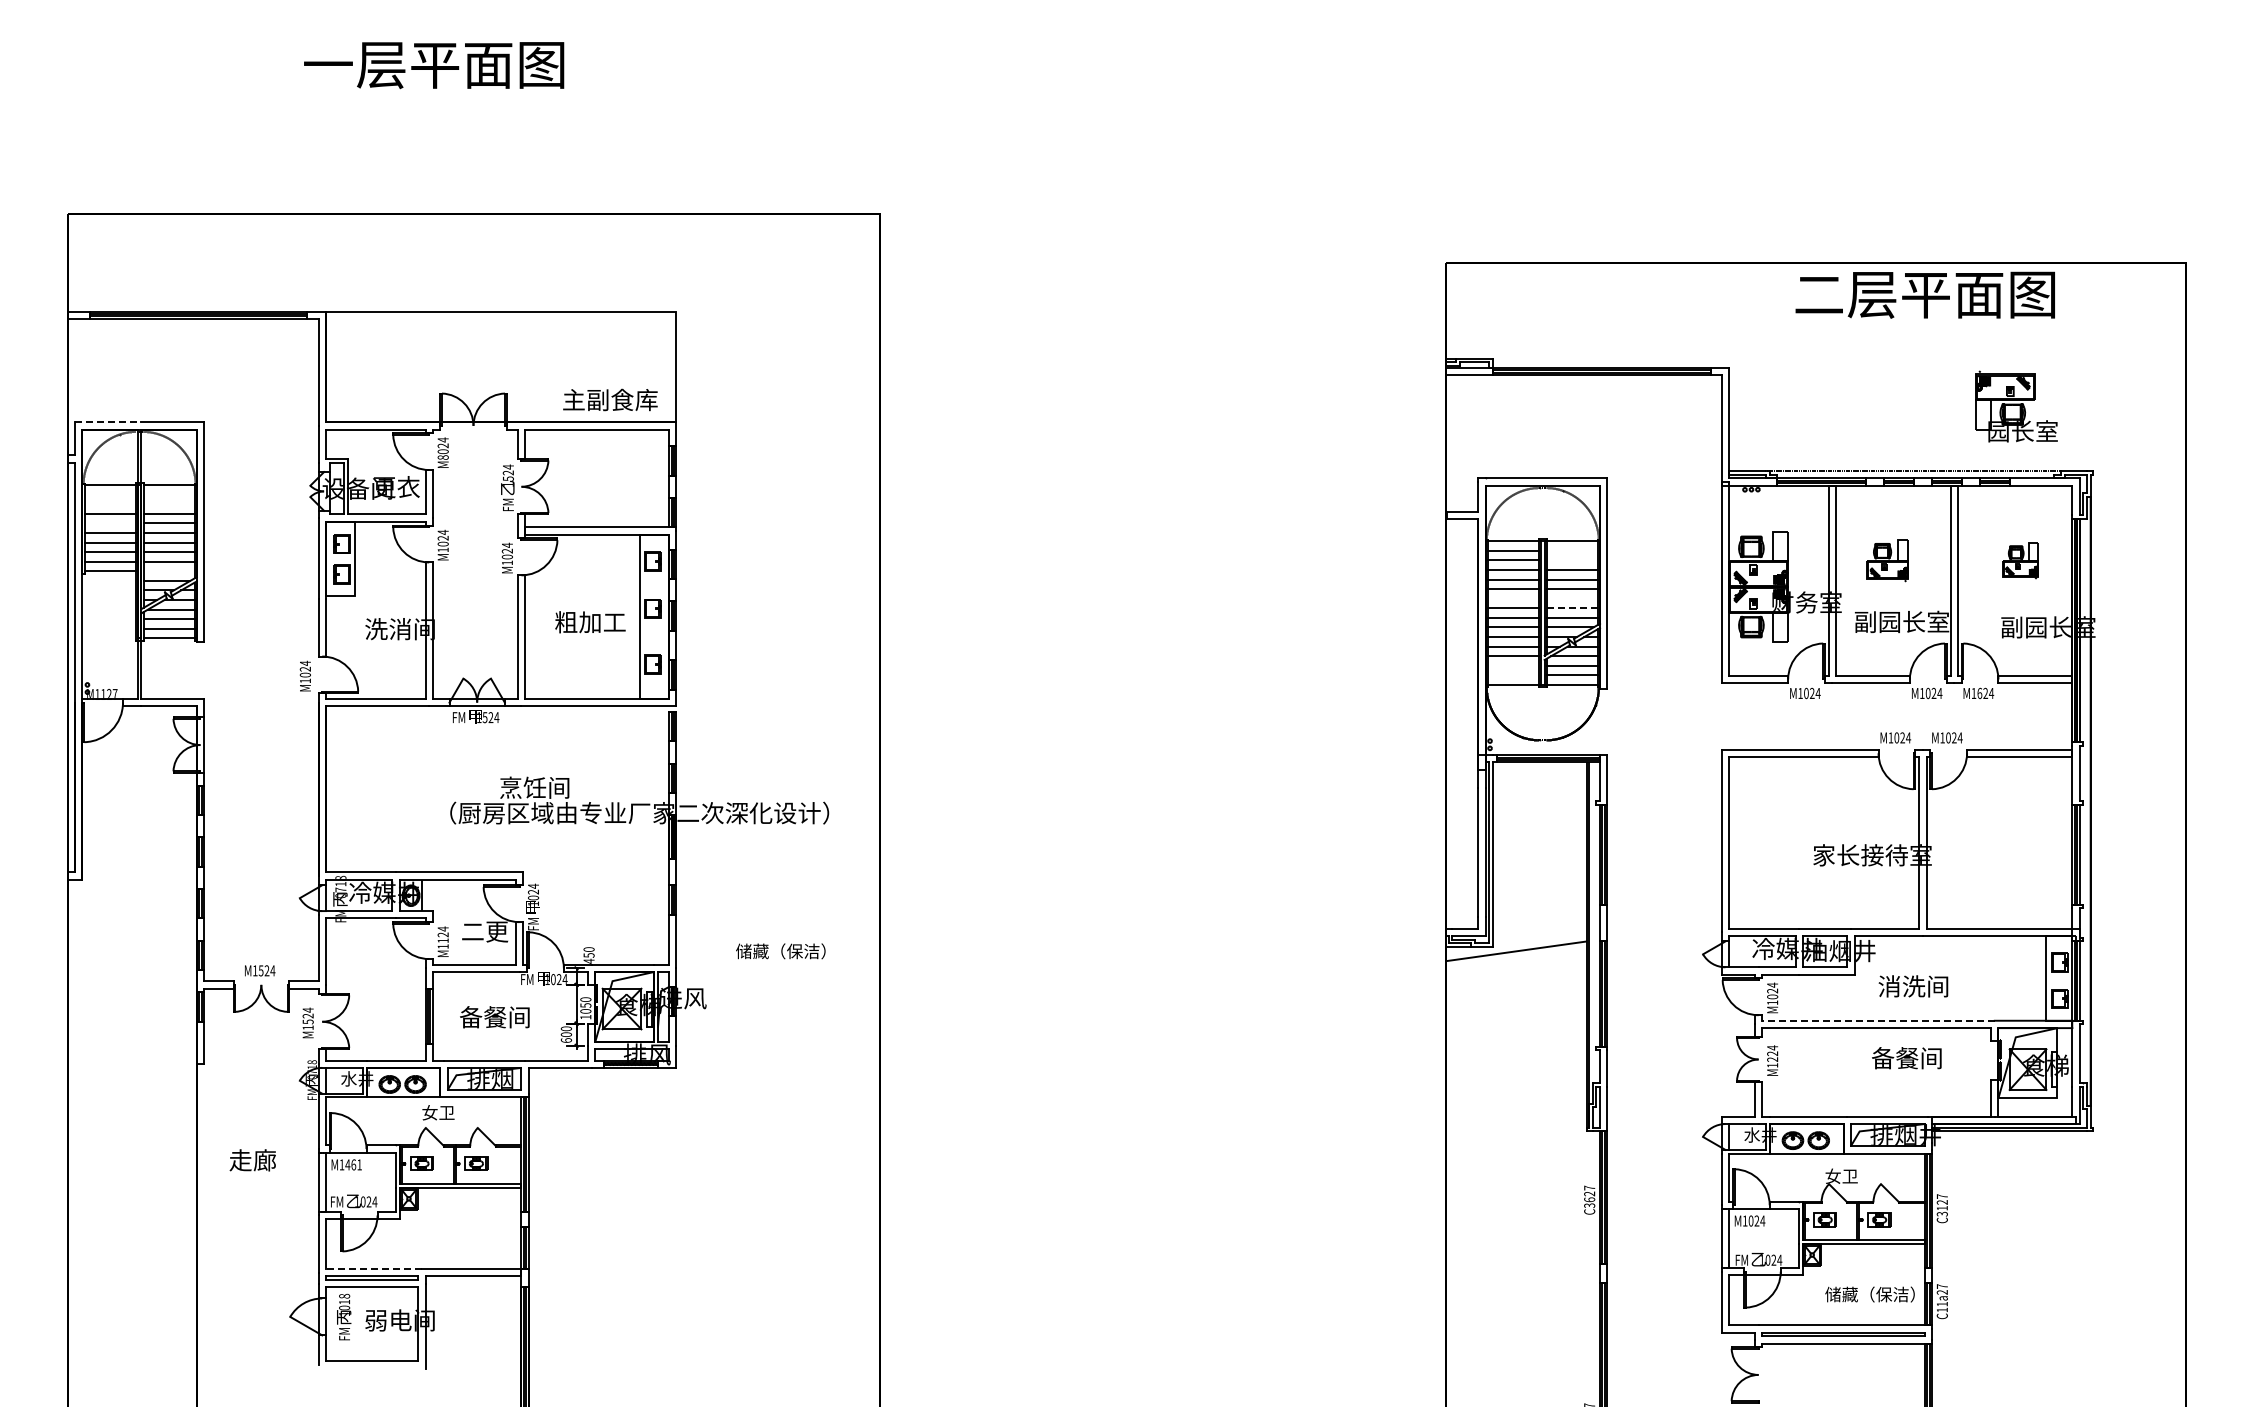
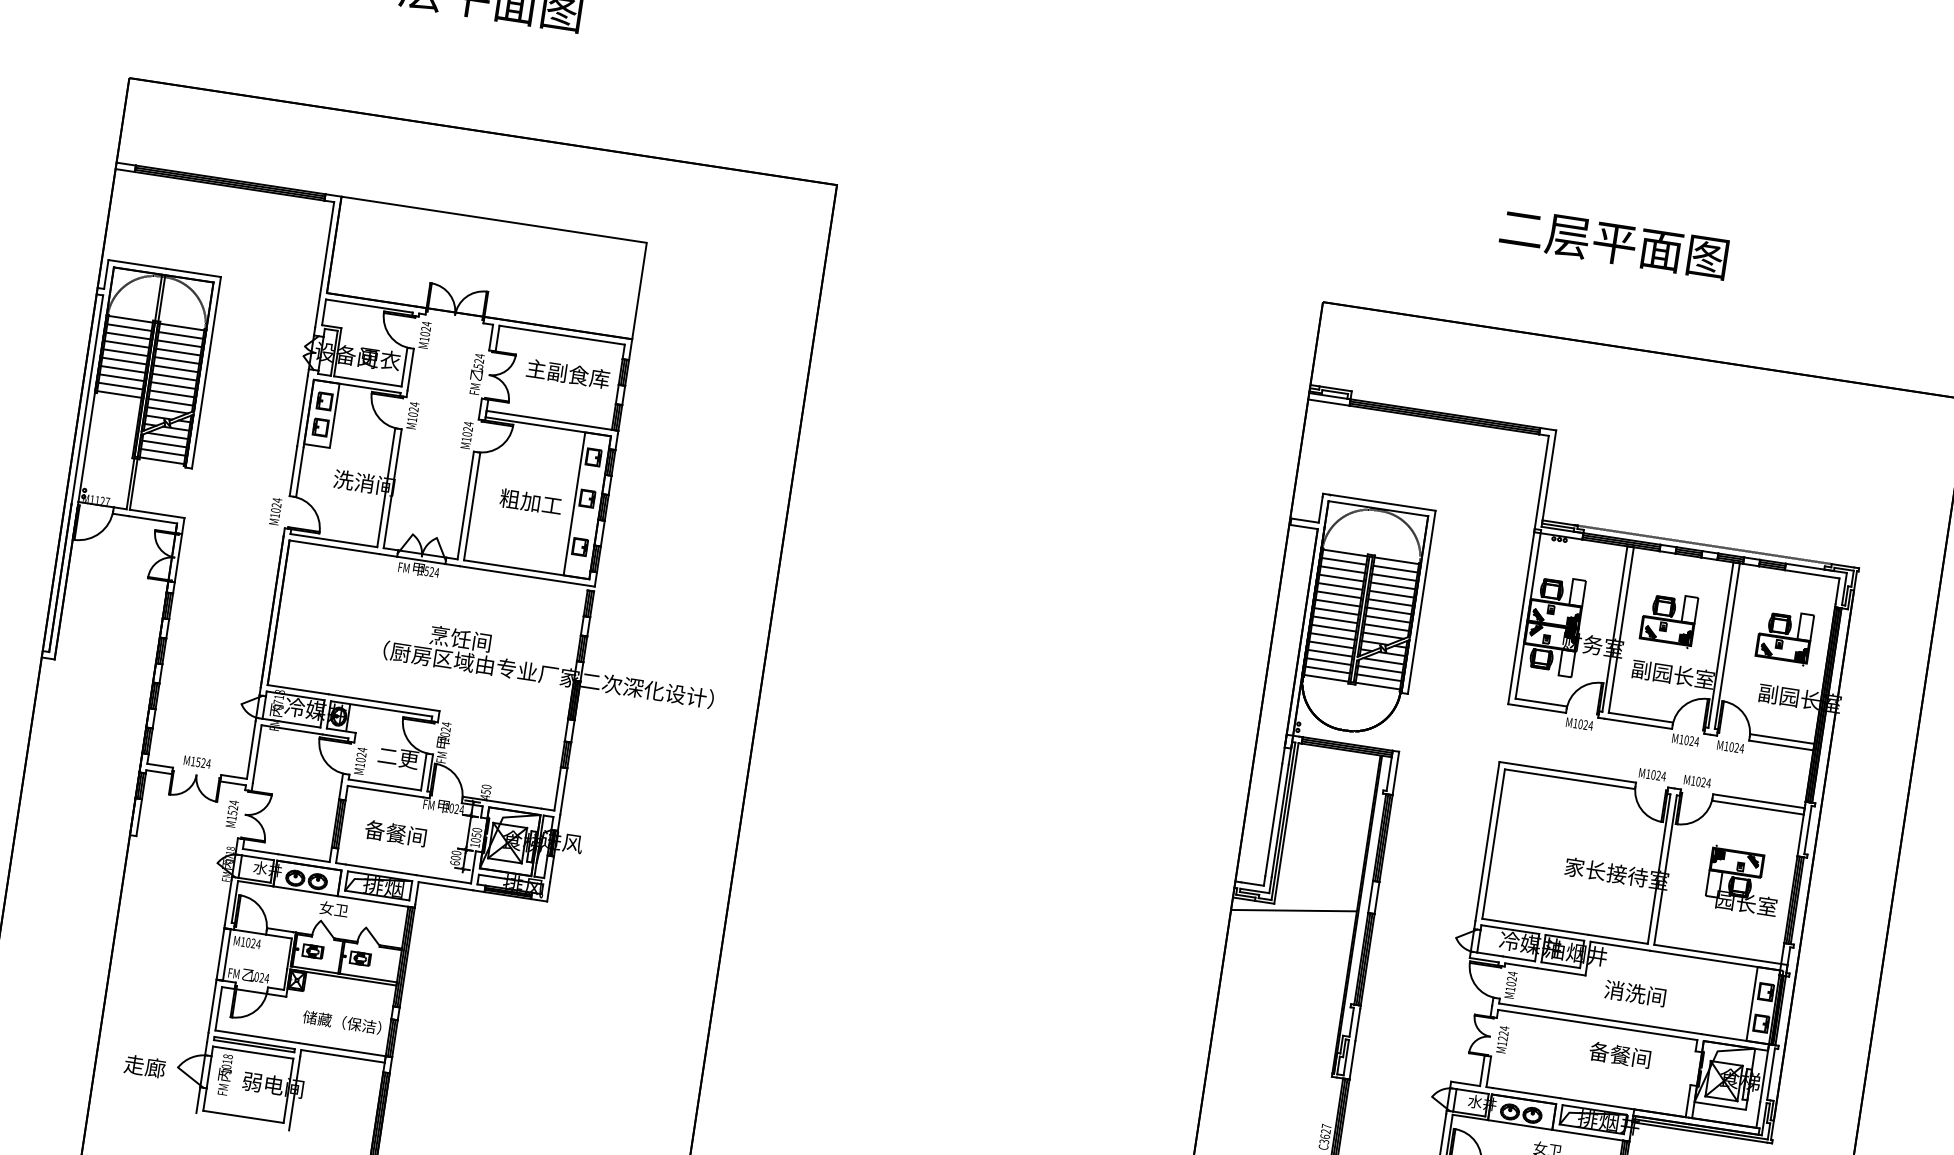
text: (1924, 294) -> (1613, 242), moved
text: (610, 399) -> (568, 373), moved
part: (2016, 406) -> (1744, 880), moved
line: (108, 422) -> (137, 264), dashed -> solid
text: (442, 457) -> (423, 339), M8024 -> M1024
line: (109, 494) -> (128, 327), added
line: (168, 494) -> (180, 335), added
line: (109, 504) -> (127, 336), added
line: (168, 504) -> (179, 343), added
line: (109, 523) -> (125, 352), added
line: (1571, 550) -> (1394, 568), added
line: (1571, 560) -> (1393, 577), added
part: (1887, 560) -> (1668, 619), size x1.43
part: (2020, 560) -> (1784, 636), size x1.67
line: (168, 571) -> (170, 402), added
line: (1512, 598) -> (1337, 602), added
line: (1571, 598) -> (1388, 610), added
line: (1572, 608) -> (1388, 619), dashed -> solid
line: (1512, 665) -> (1328, 661), added
line: (1512, 675) -> (1327, 669), added
text: (1979, 693) -> (1731, 747), M1624 -> M1024
text: (442, 940) -> (360, 759), M1124 -> M1024
text: (780, 951) -> (341, 1022), moved
line: (1878, 1020) -> (1600, 1018), dashed -> solid
text: (252, 1160) -> (144, 1066), moved
text: (353, 1164) -> (253, 943), M1461 -> M1024
line: (373, 1268) -> (256, 1036), dashed -> solid

